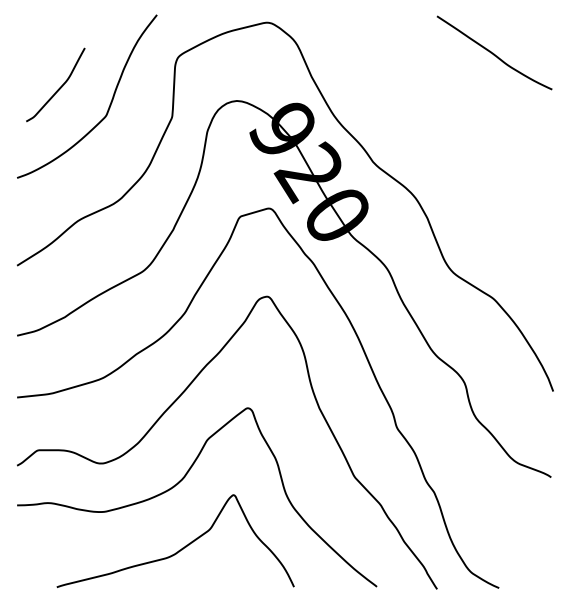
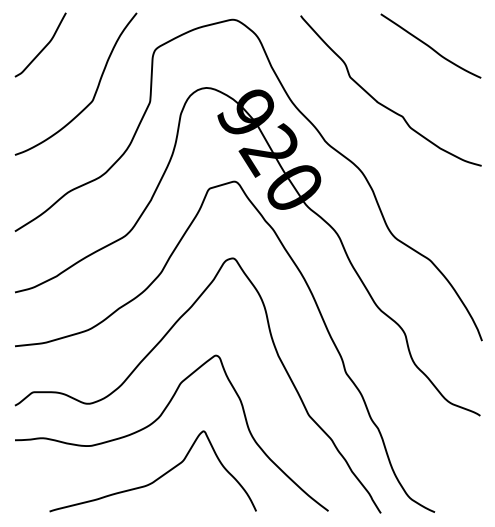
curve: (59, 87) -> (43, 47), moved
curve: (436, 117) -> (380, 102), added

